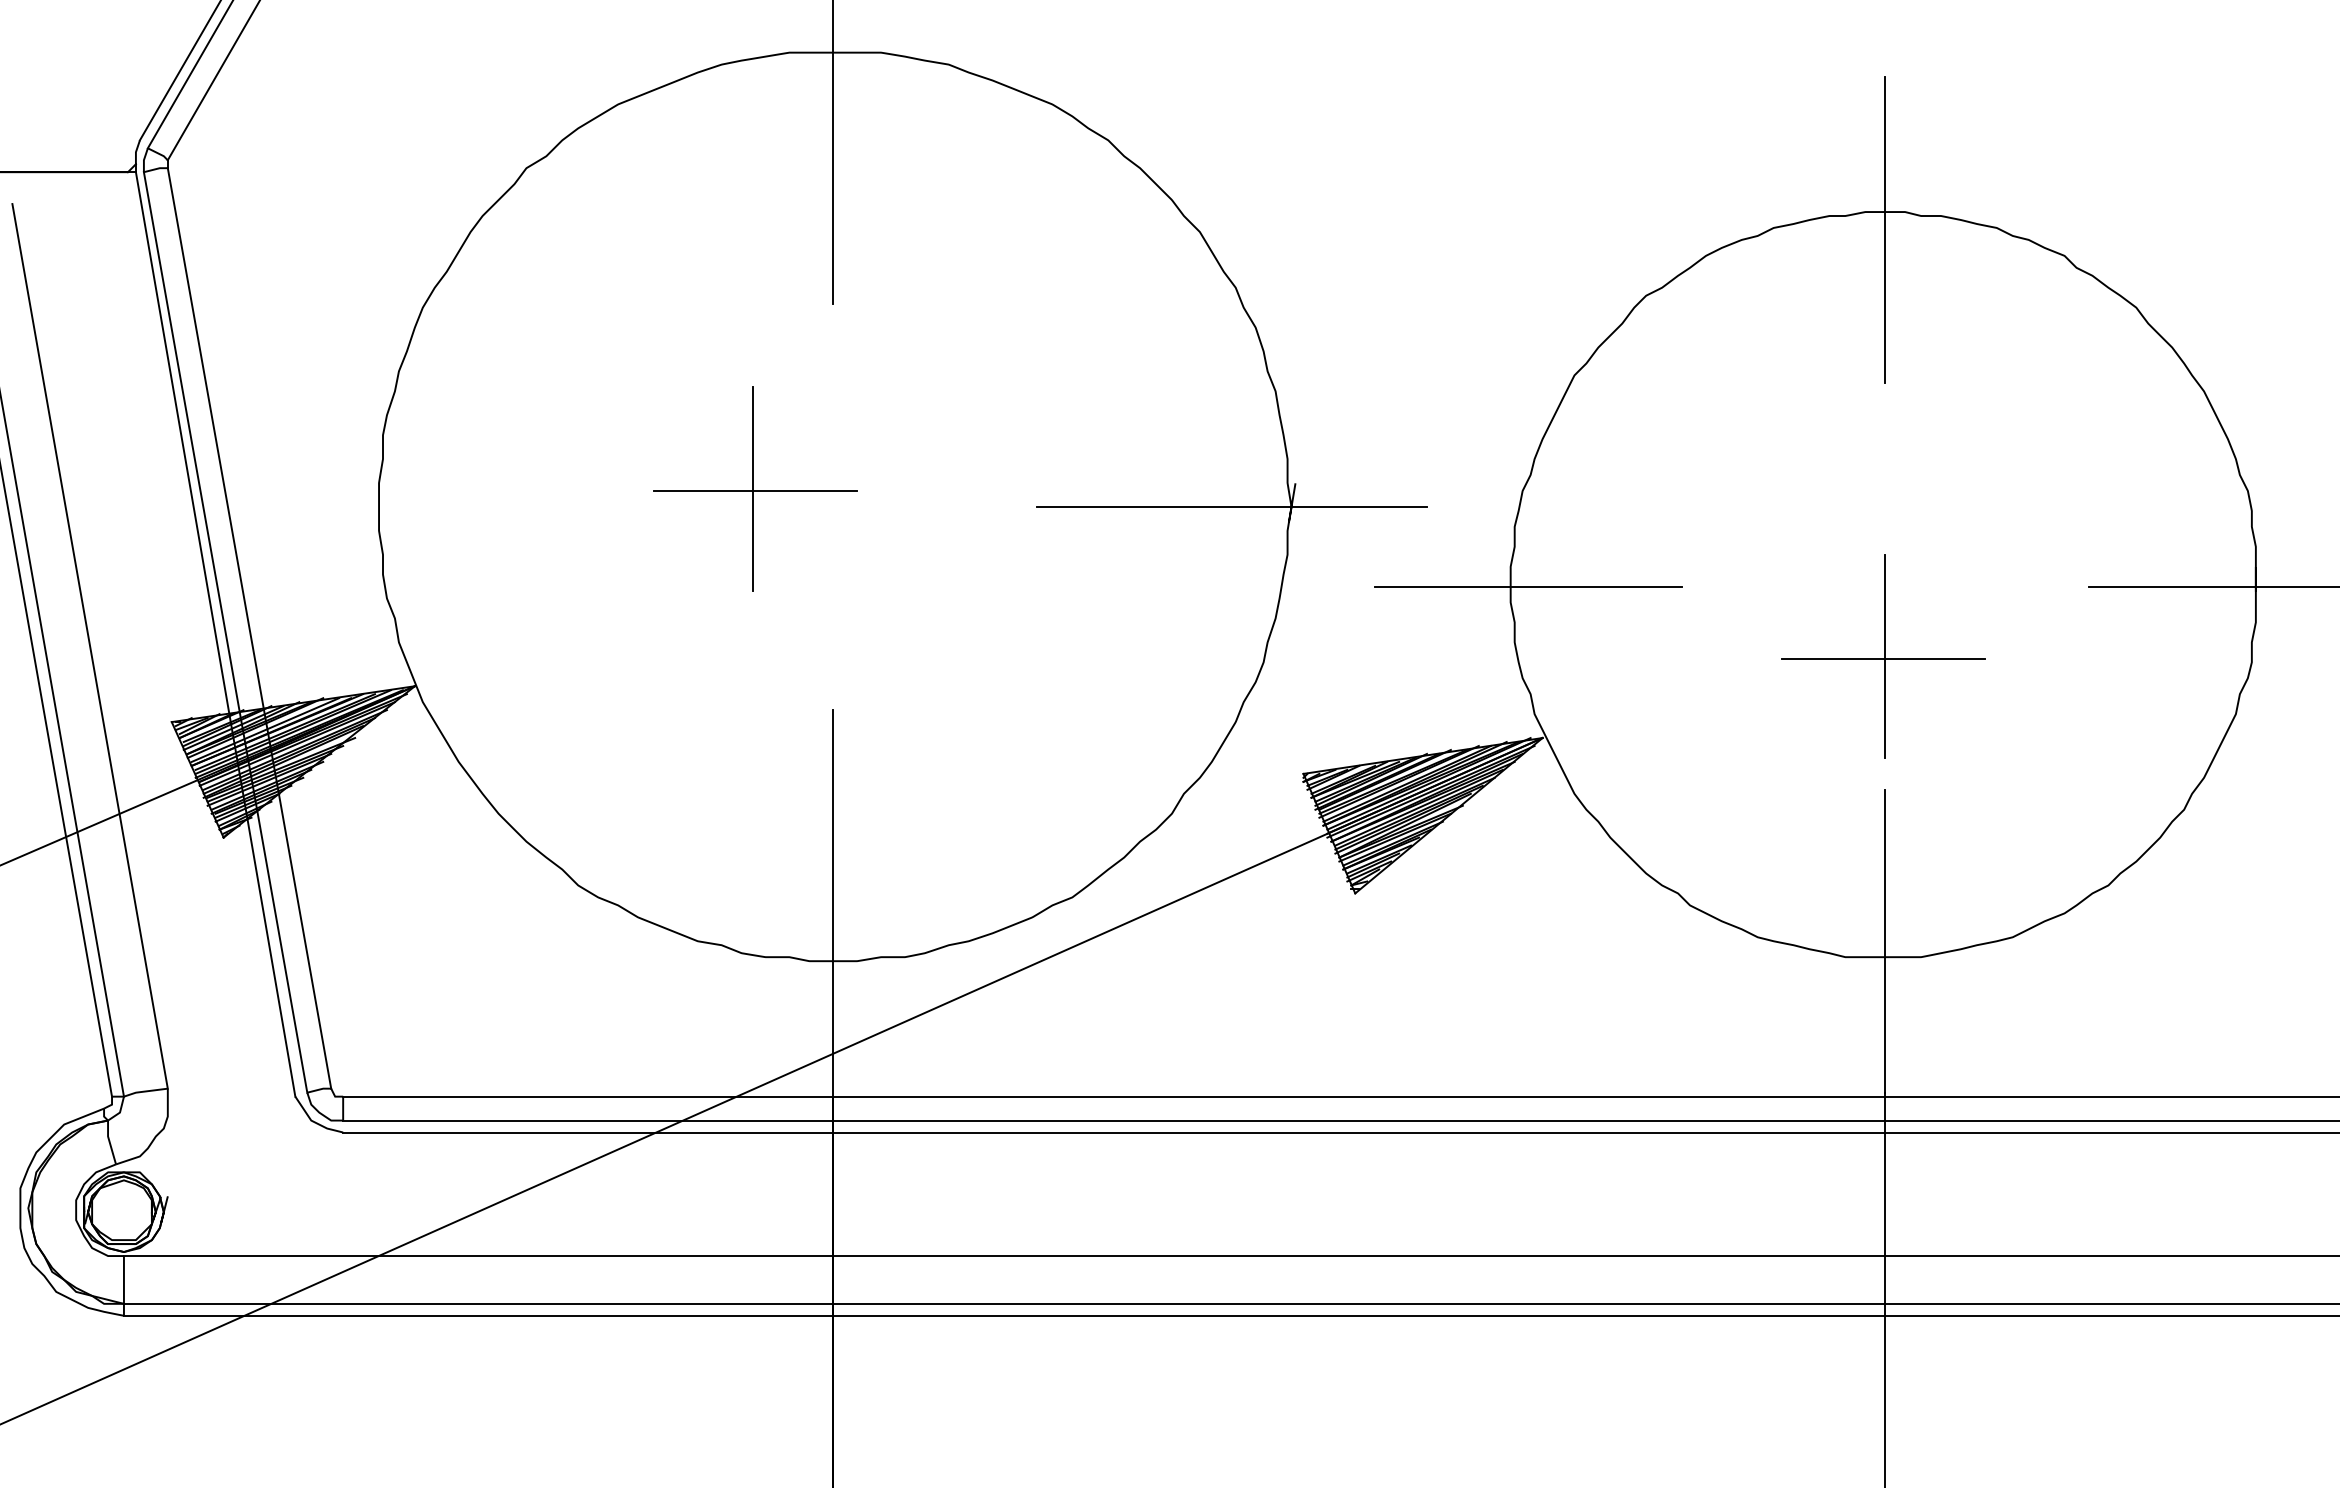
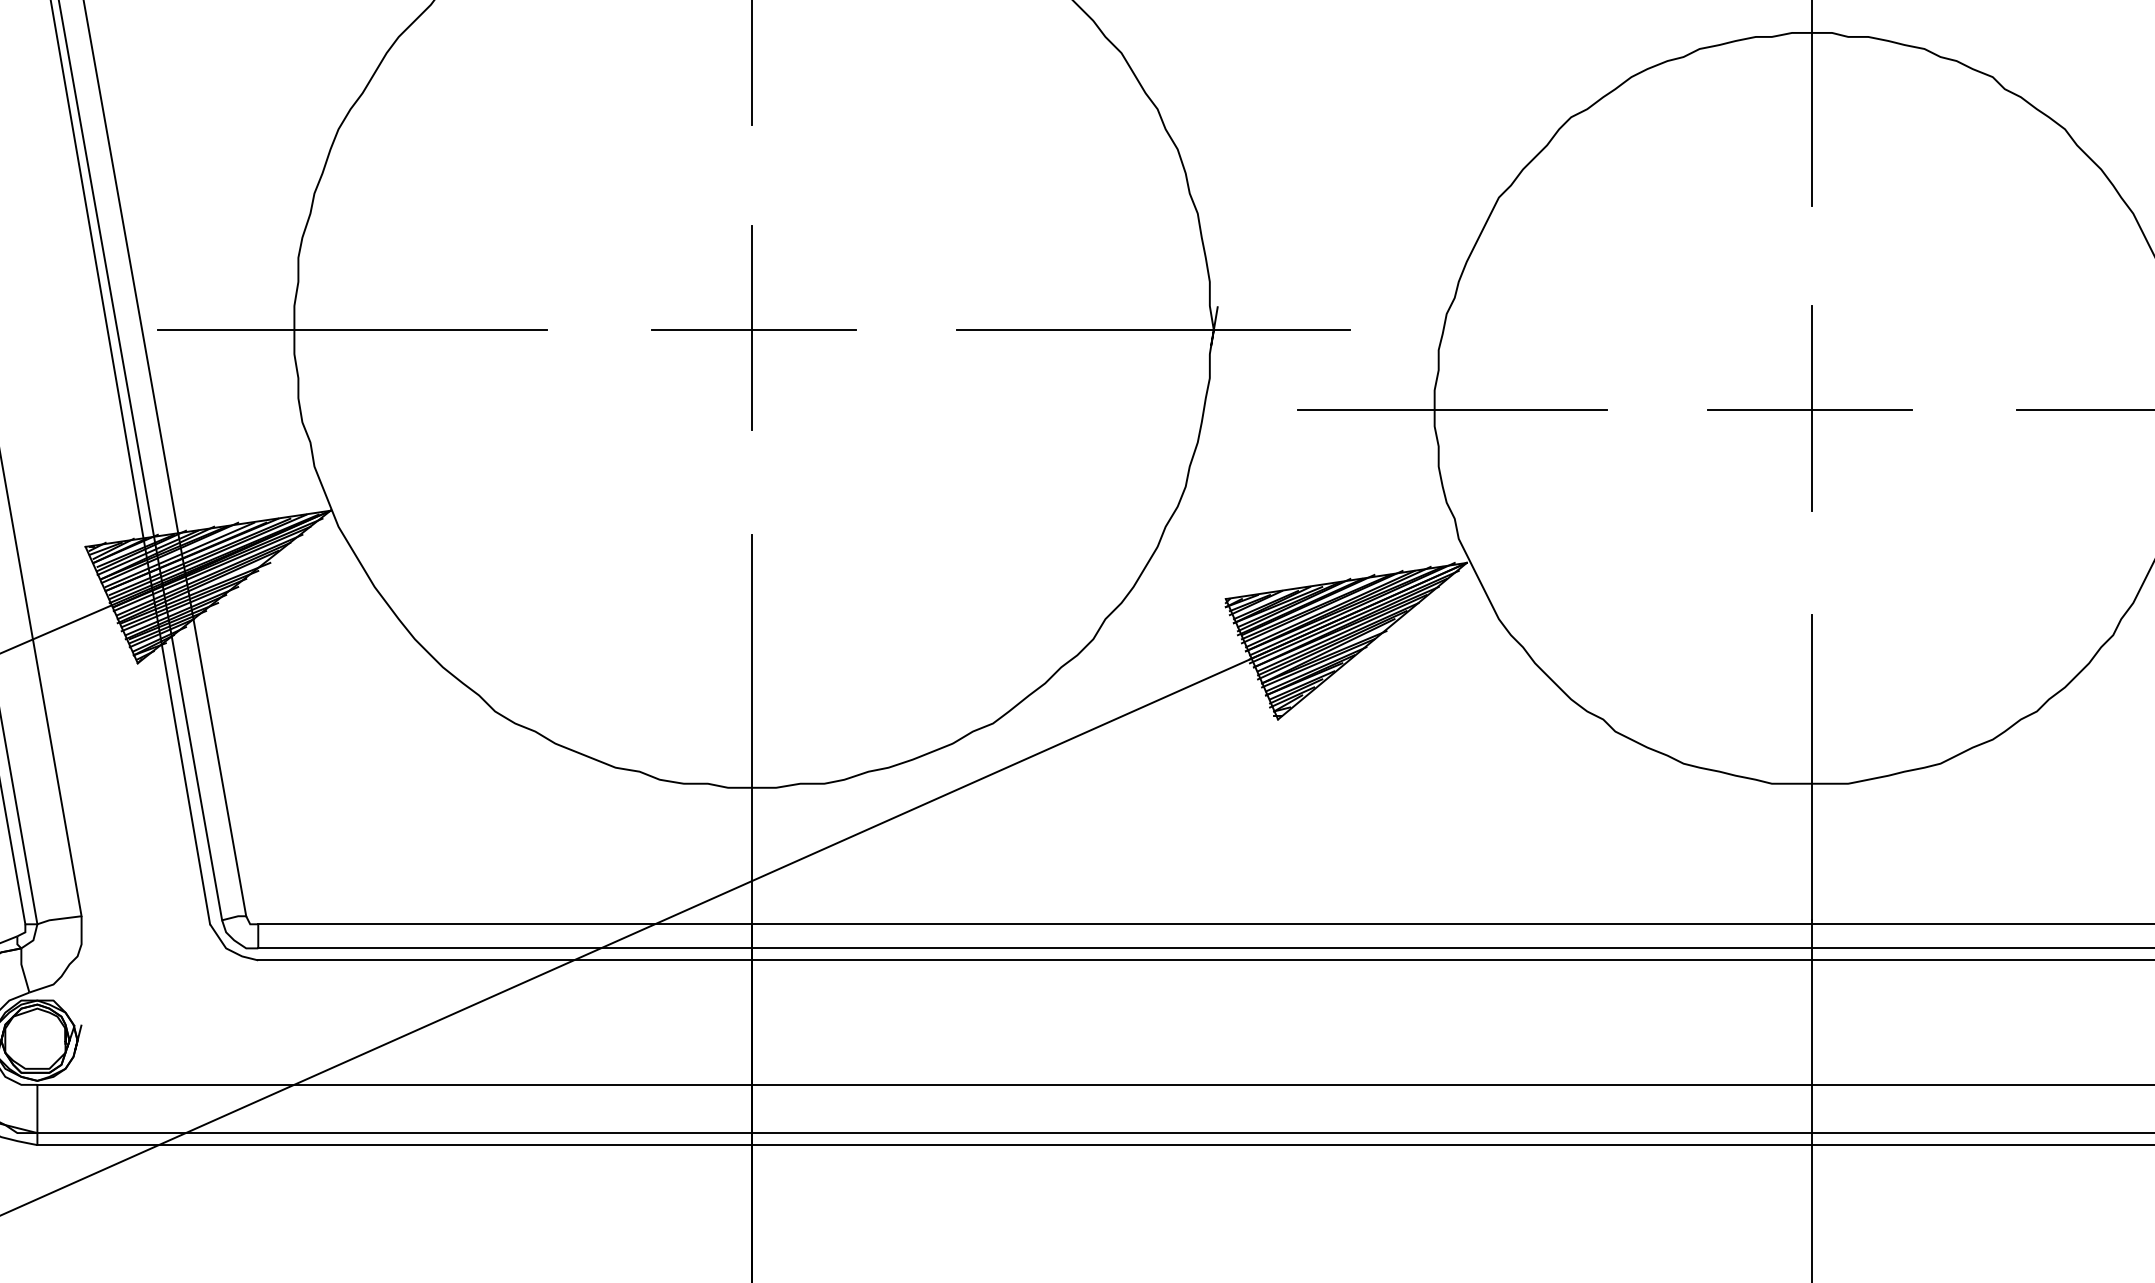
part: (755, 488) -> (754, 327), moved
line: (436, 506) -> (352, 329), added
part: (1883, 656) -> (1810, 408), moved

